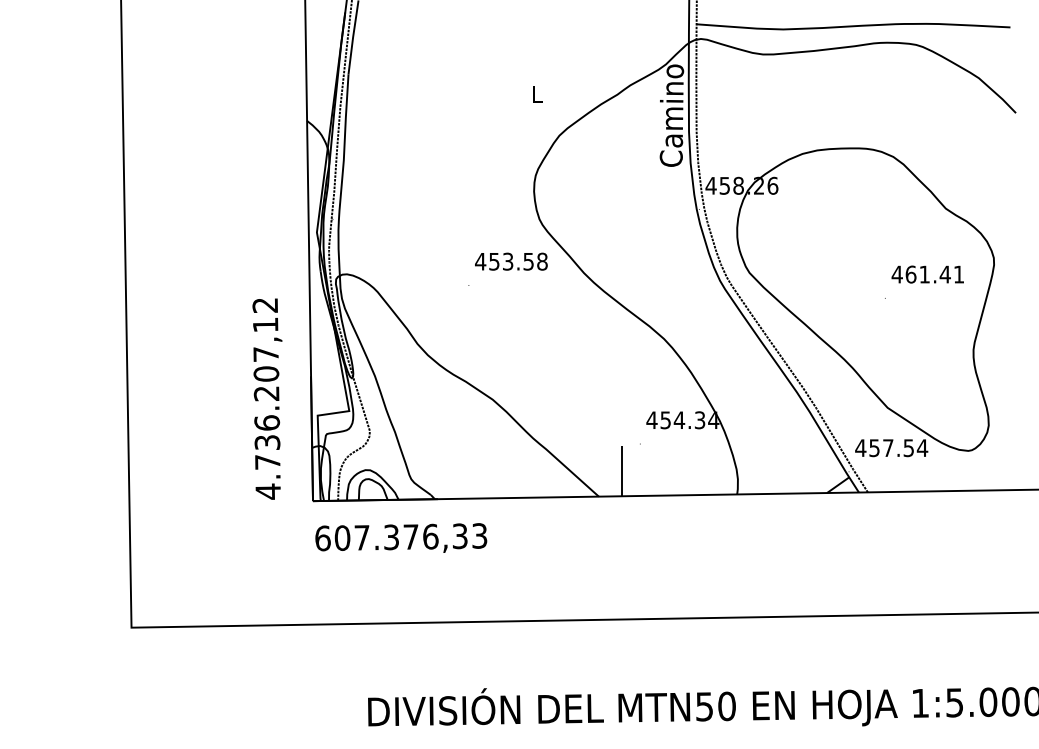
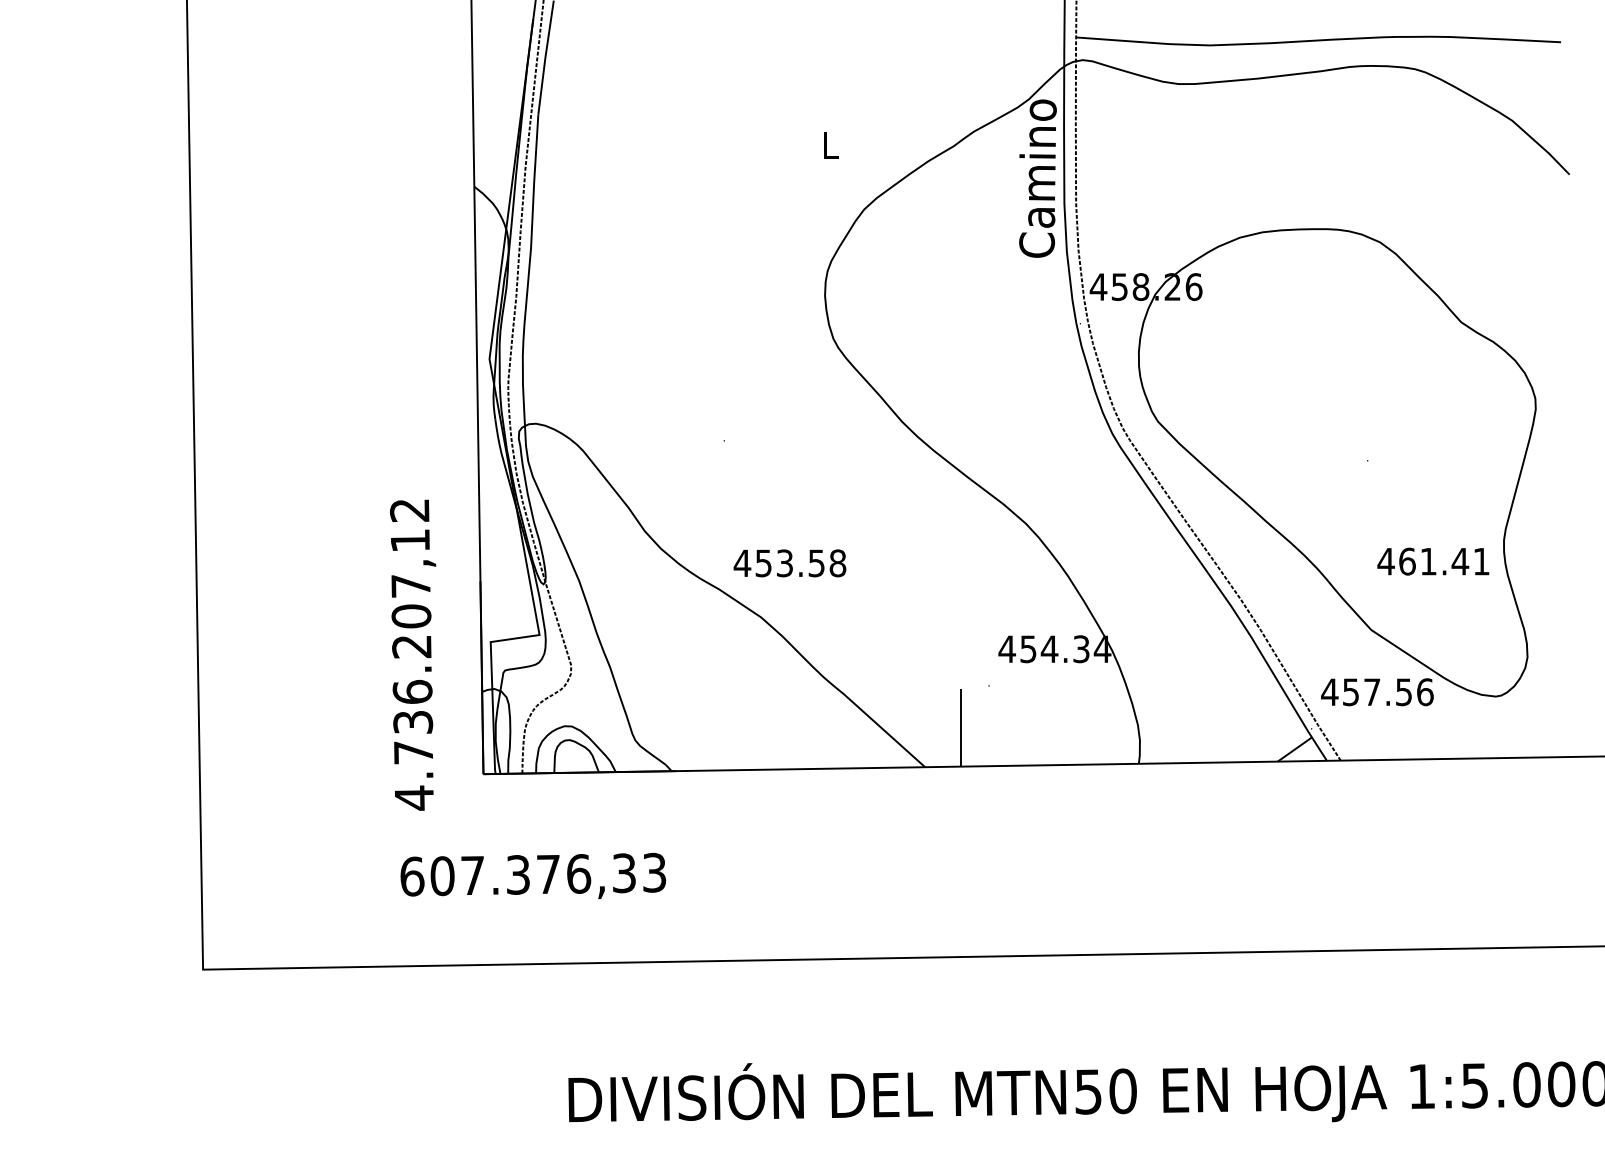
text: (511, 261) -> (790, 563), moved
text: (927, 274) -> (1432, 561), moved
text: (267, 398) -> (413, 654), moved
text: (922, 448) -> (1425, 692), 457.54 -> 457.56
text: (401, 537) -> (533, 875), moved

